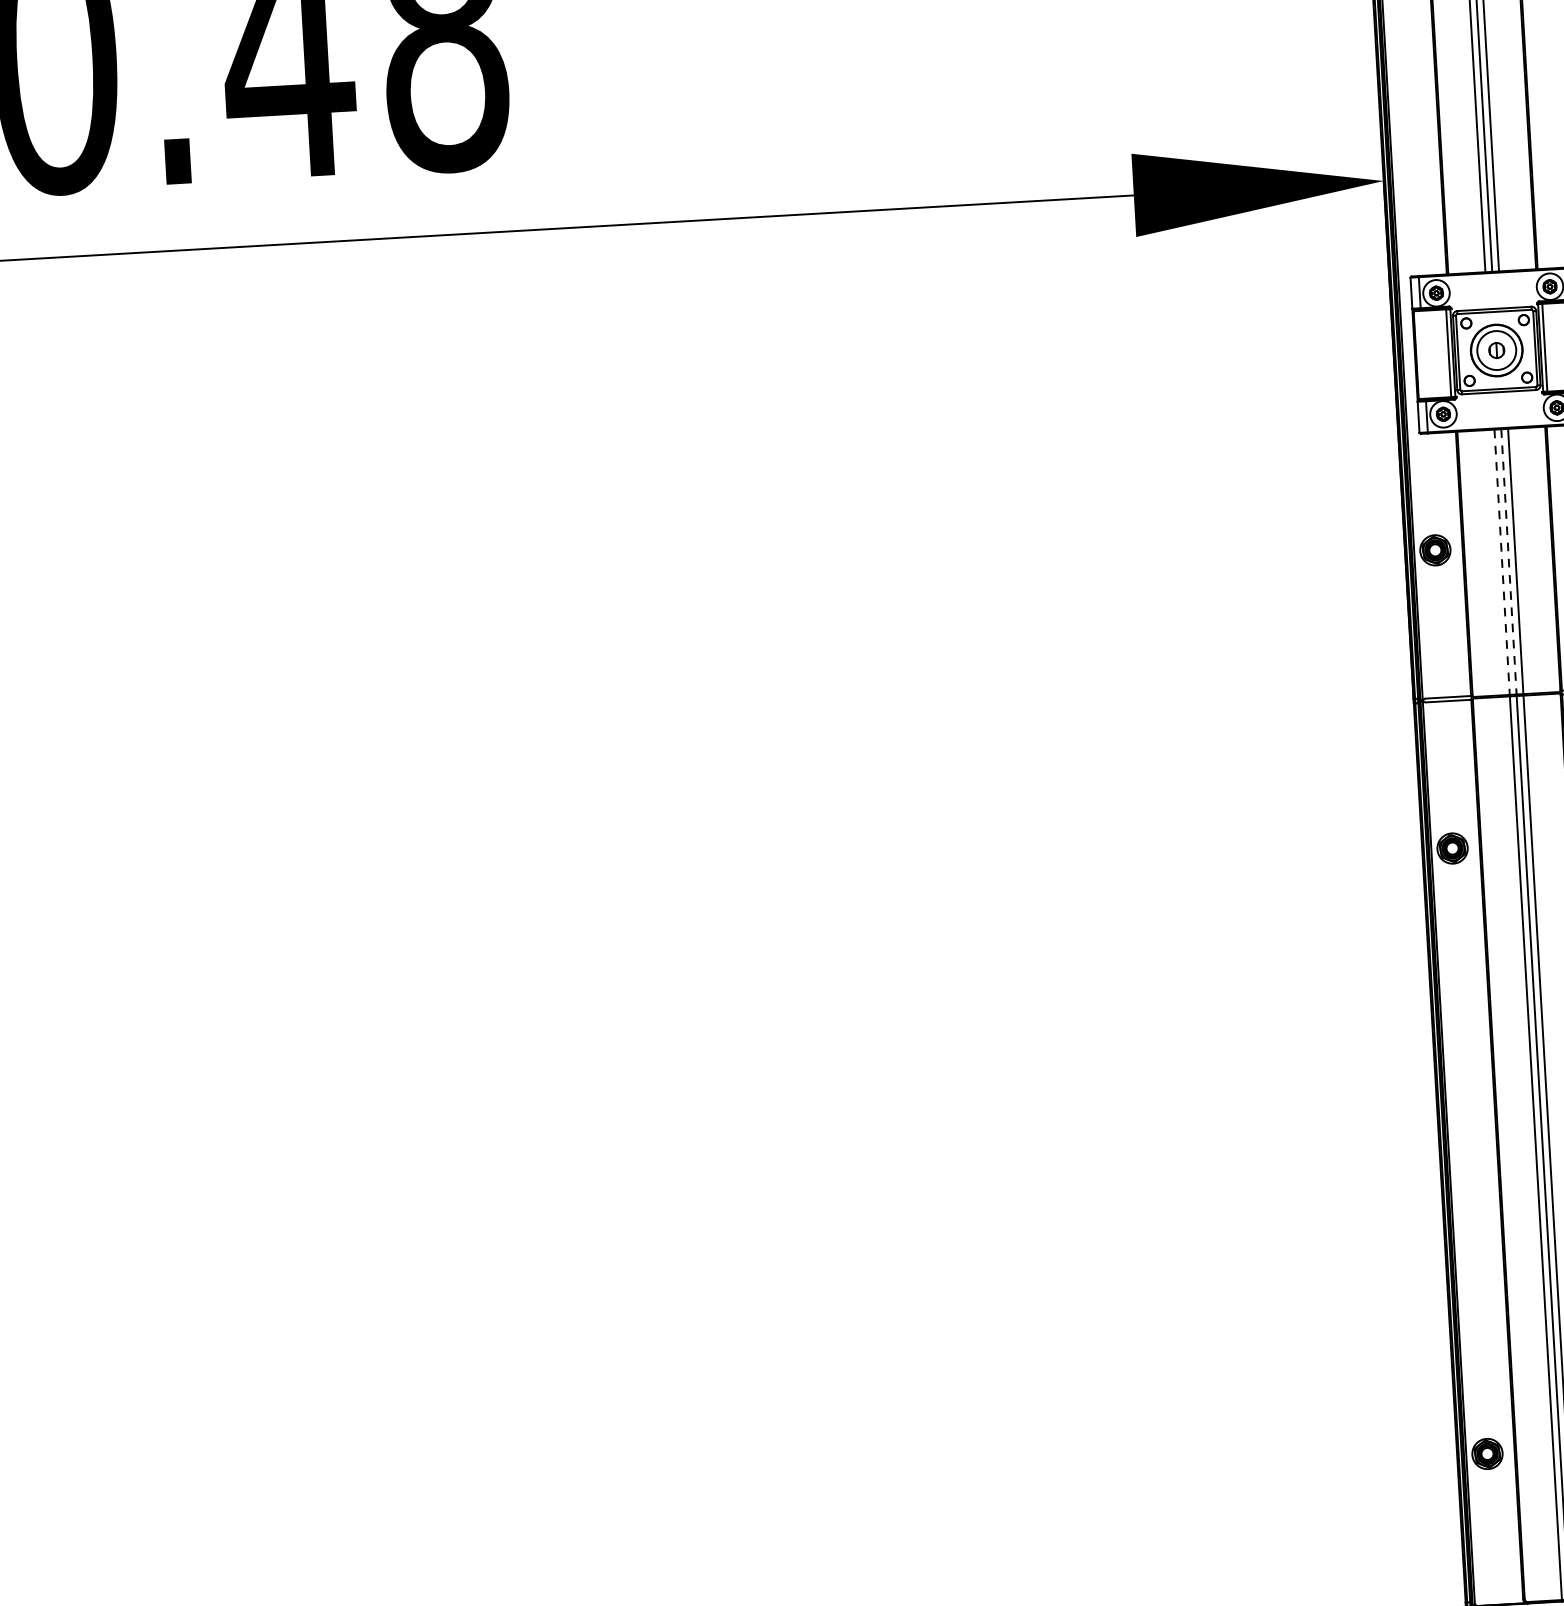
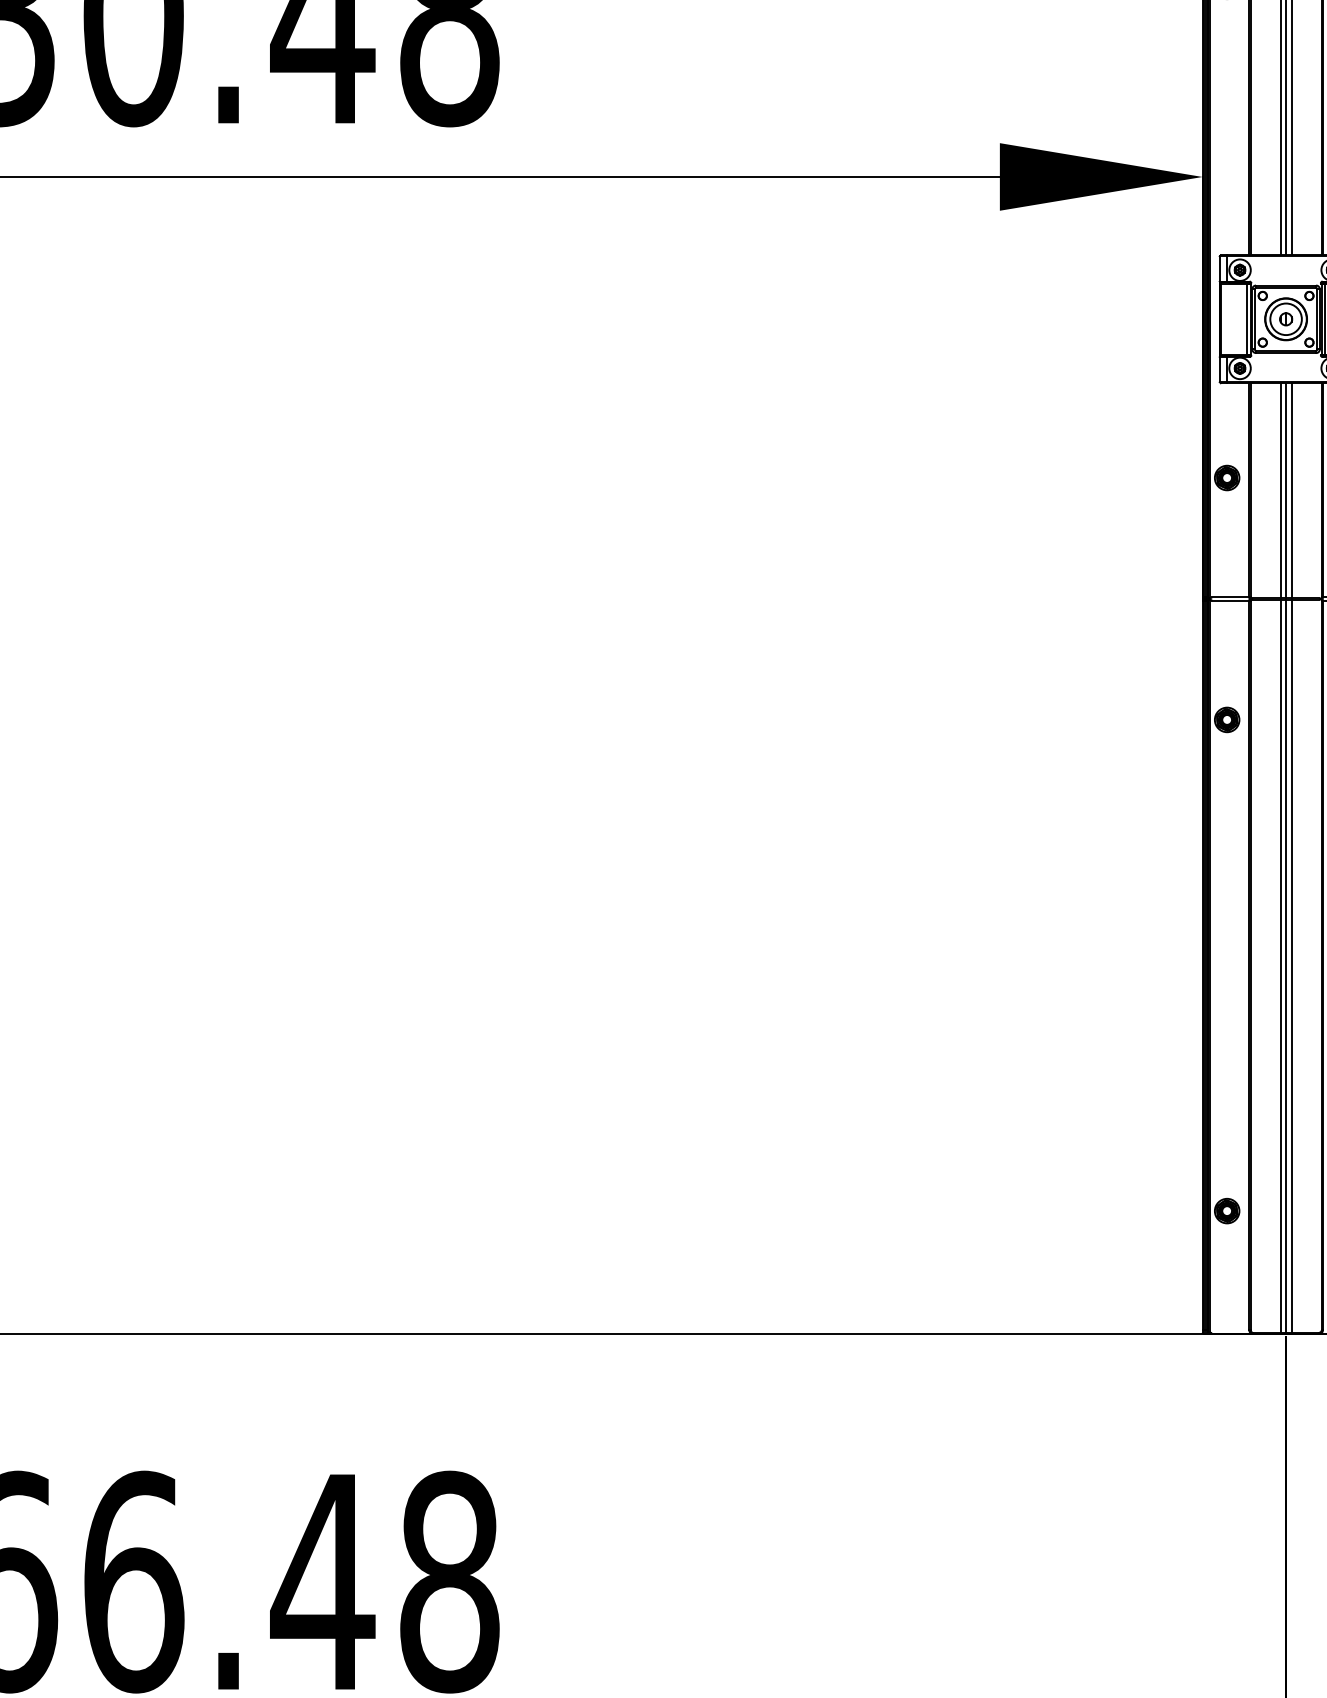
line: (1509, 562) -> (1286, 491), dashed -> solid
line: (1502, 563) -> (1280, 491), dashed -> solid

